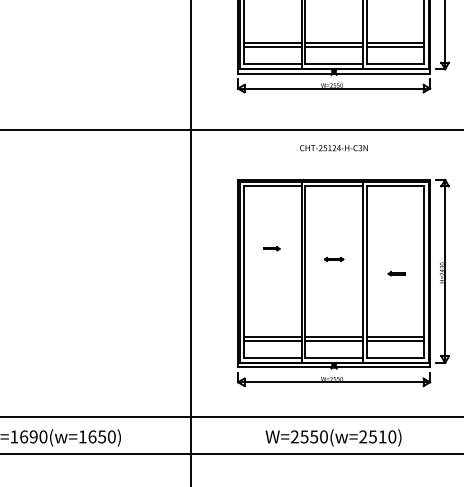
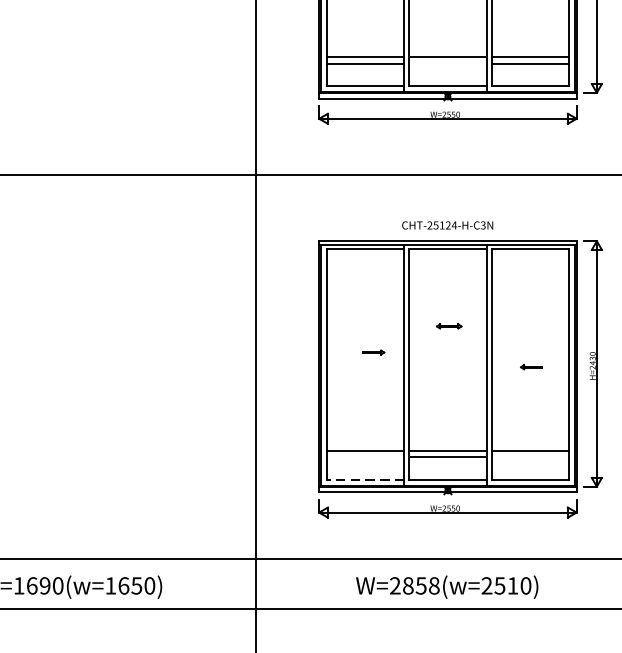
line: (333, 47) -> (447, 63), removed
text: (333, 148) -> (447, 225), moved
part: (271, 248) -> (373, 351), moved
part: (333, 258) -> (448, 325), moved
line: (272, 341) -> (365, 457), removed
line: (395, 341) -> (530, 457), removed
line: (272, 357) -> (365, 479), solid -> dashed
text: (313, 436) -> (420, 585), W=2550(w=2510) -> W=2858(w=2510)

